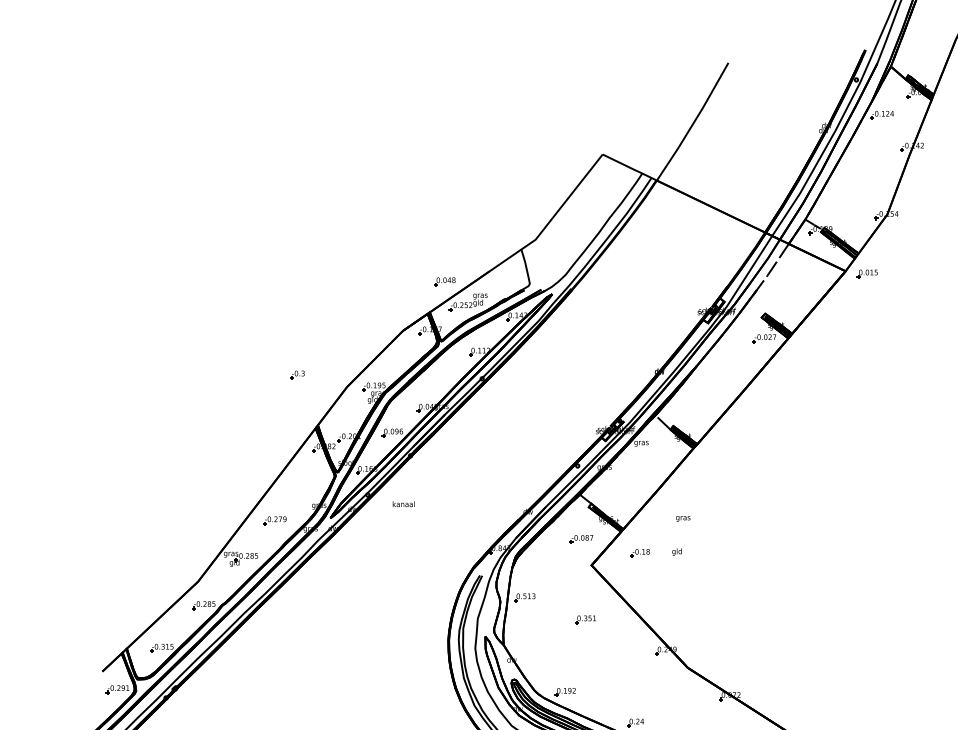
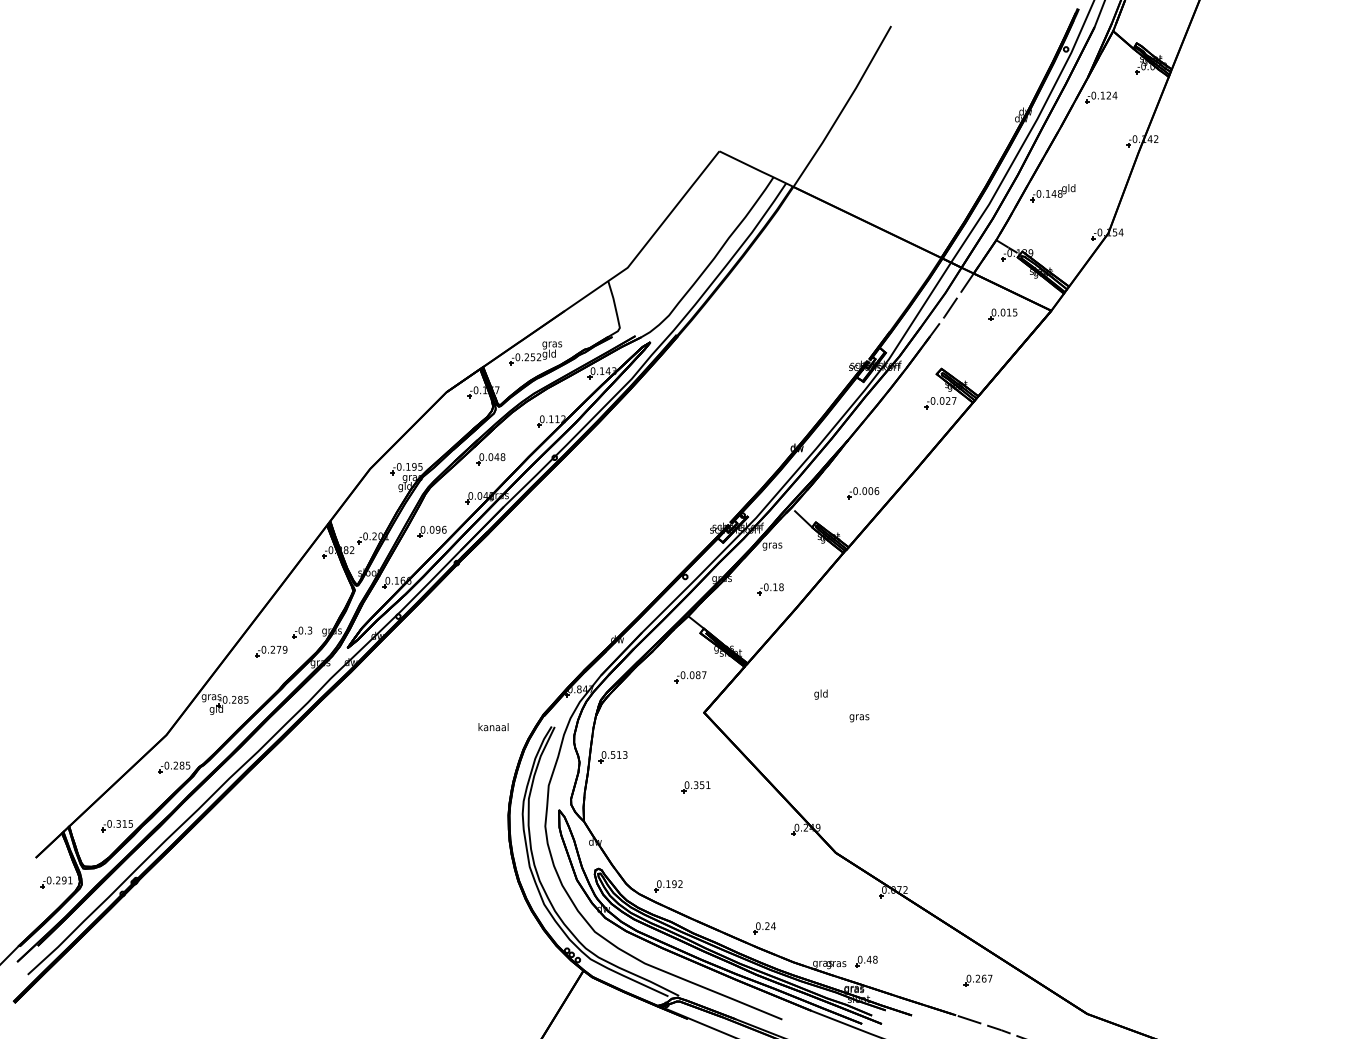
part: (846, 185) -> (1052, 193), added
part: (866, 273) -> (1002, 314), moved
part: (444, 281) -> (490, 459), moved
part: (297, 374) -> (302, 632), moved
part: (708, 404) -> (863, 493), added
text: (403, 504) -> (493, 727), moved
text: (683, 519) -> (859, 718), moved
part: (640, 553) -> (770, 589), moved

